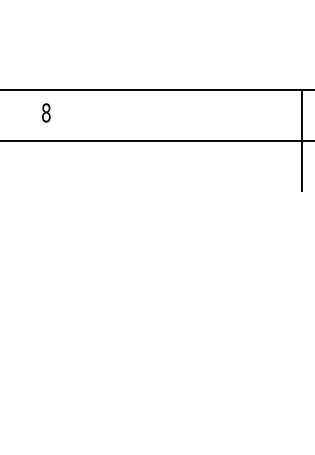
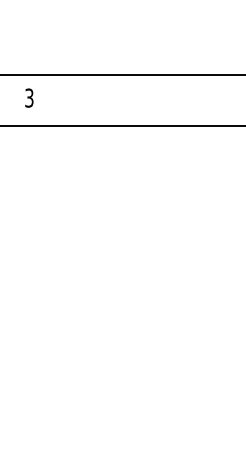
text: (46, 112) -> (29, 97), 8 -> 3

